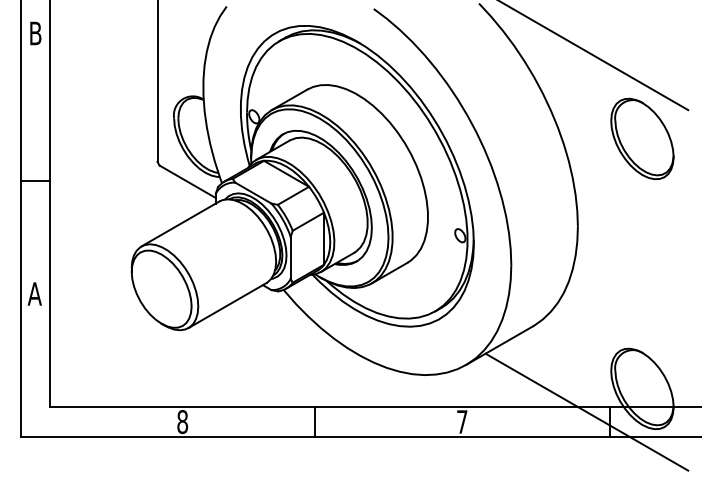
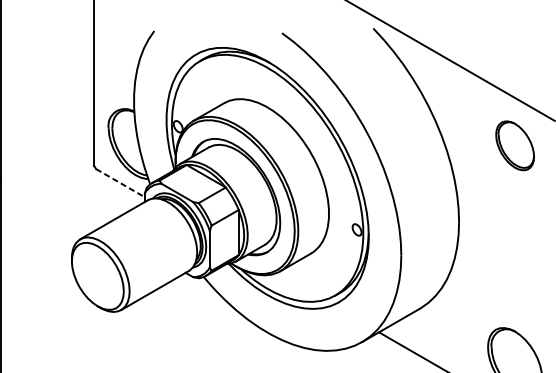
part: (642, 138) -> (515, 145), size x0.7
line: (188, 182) -> (121, 183), solid -> dashed

